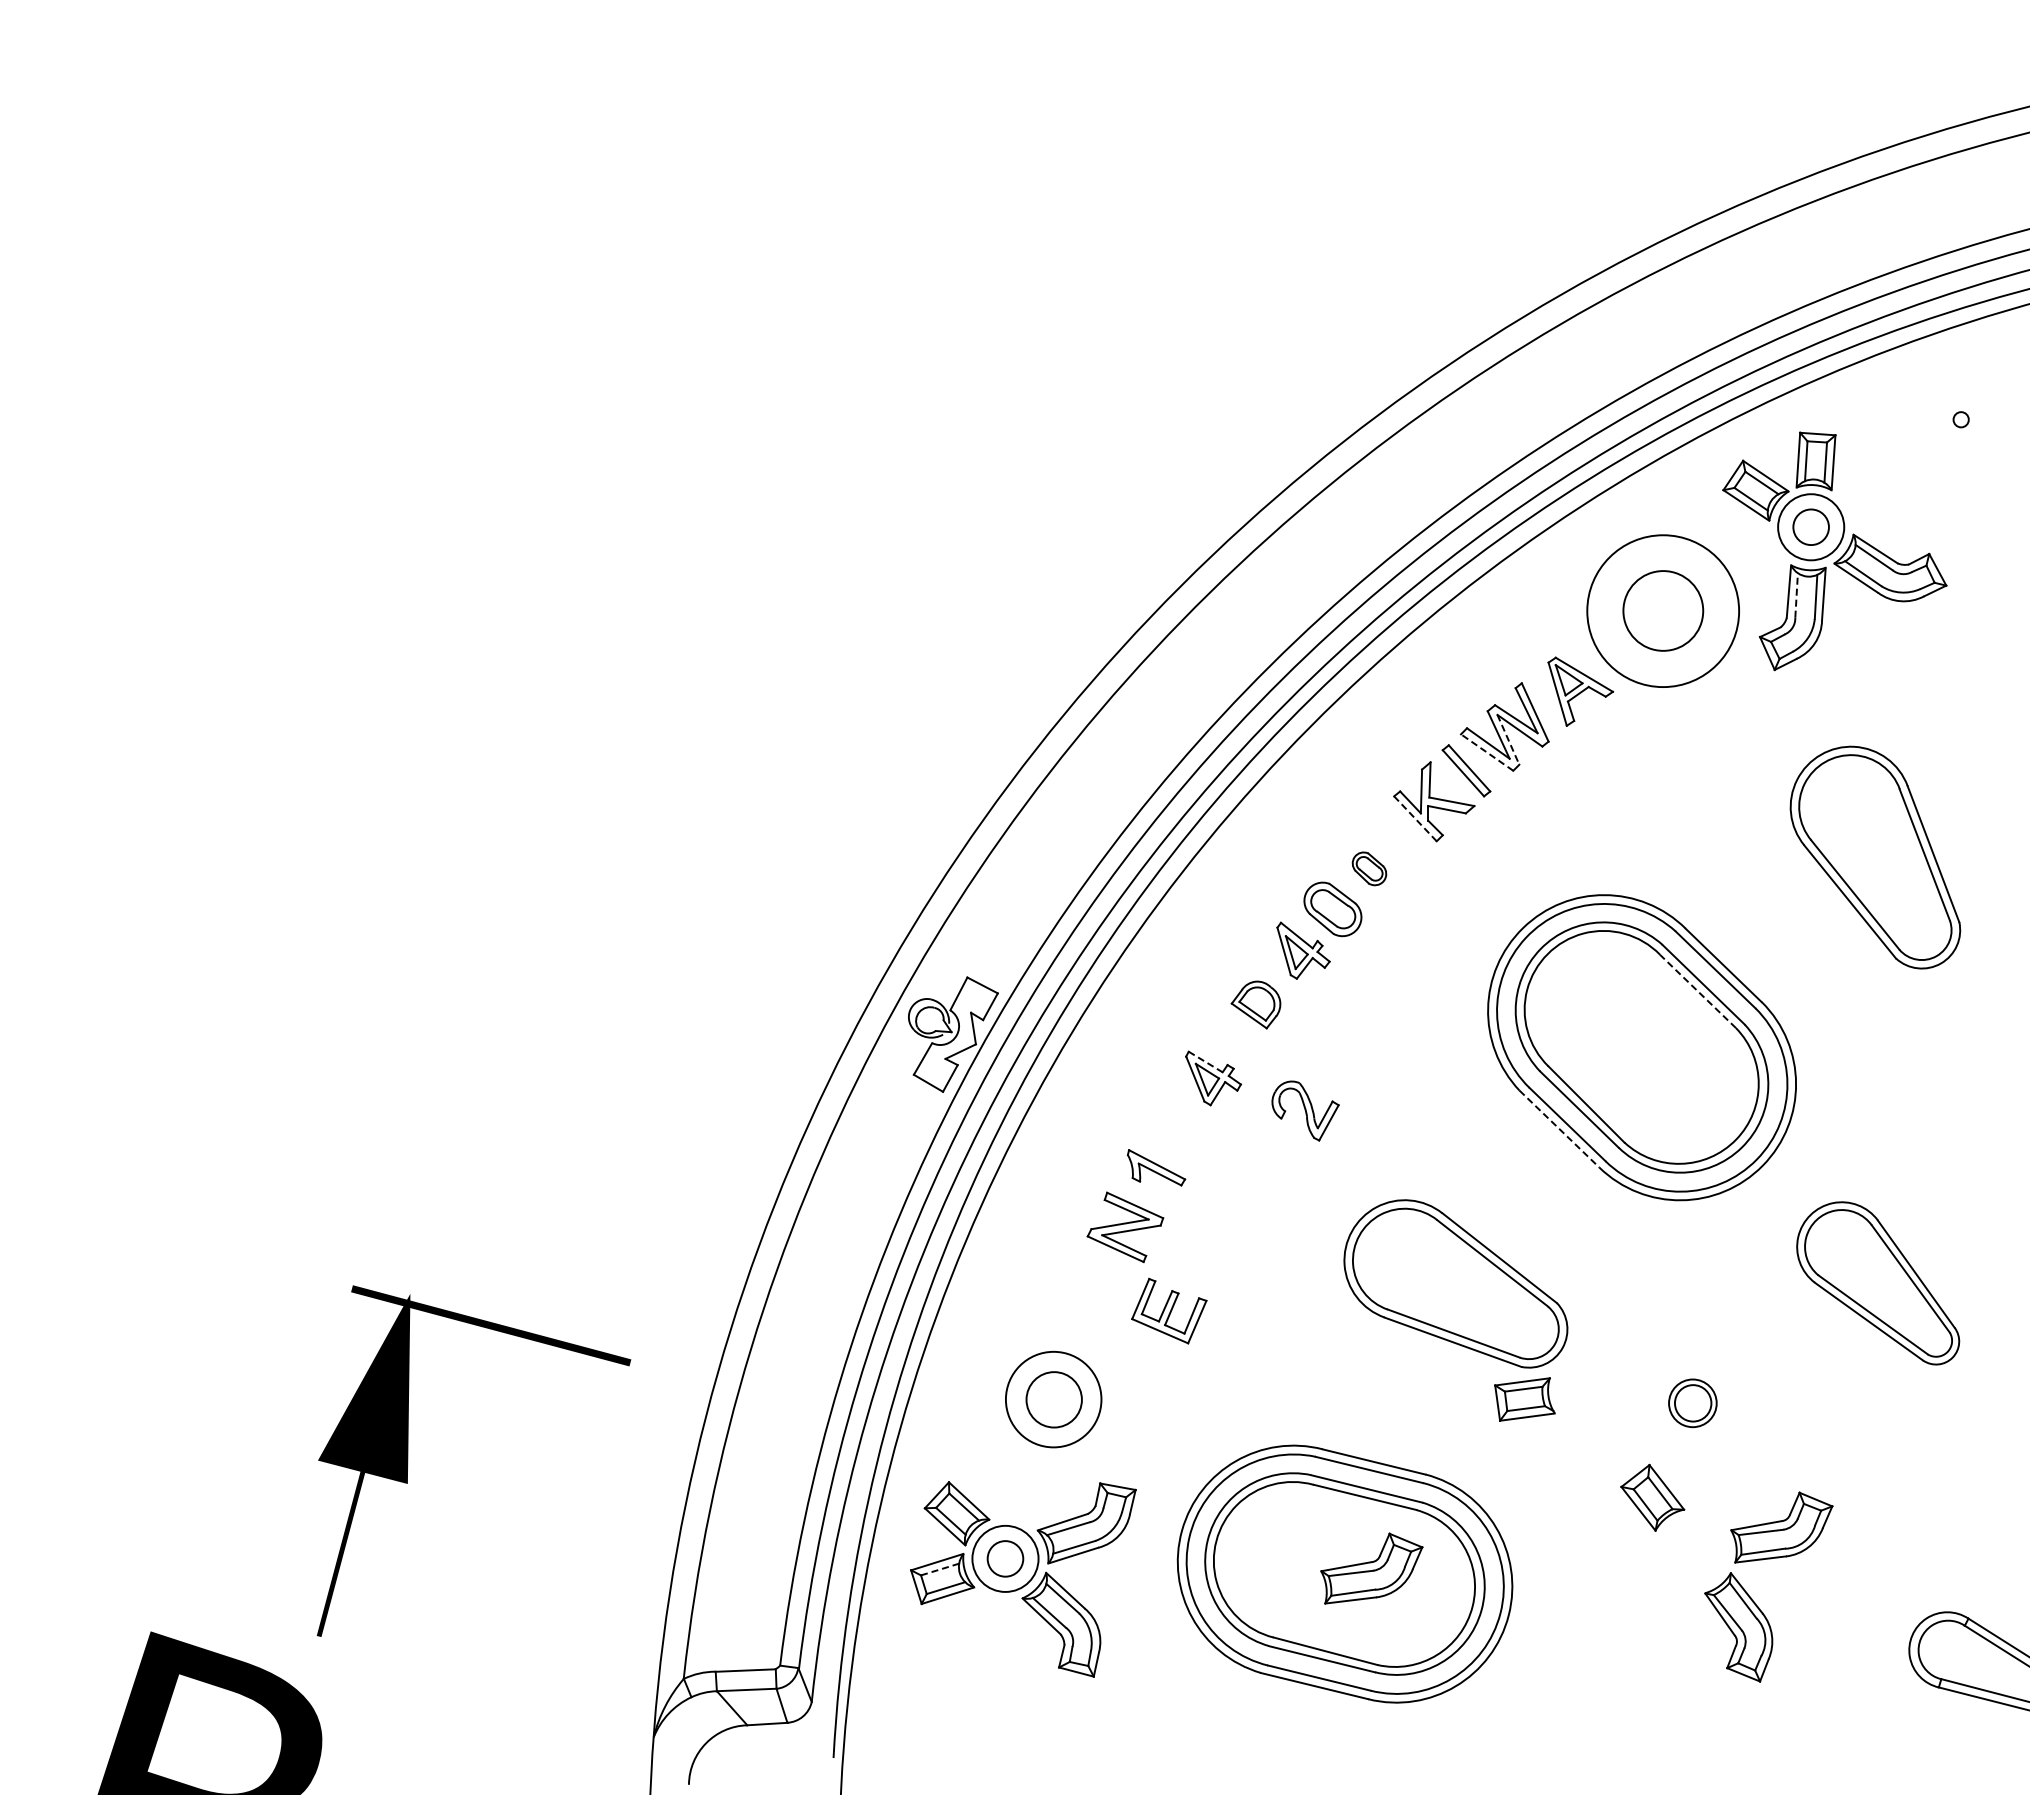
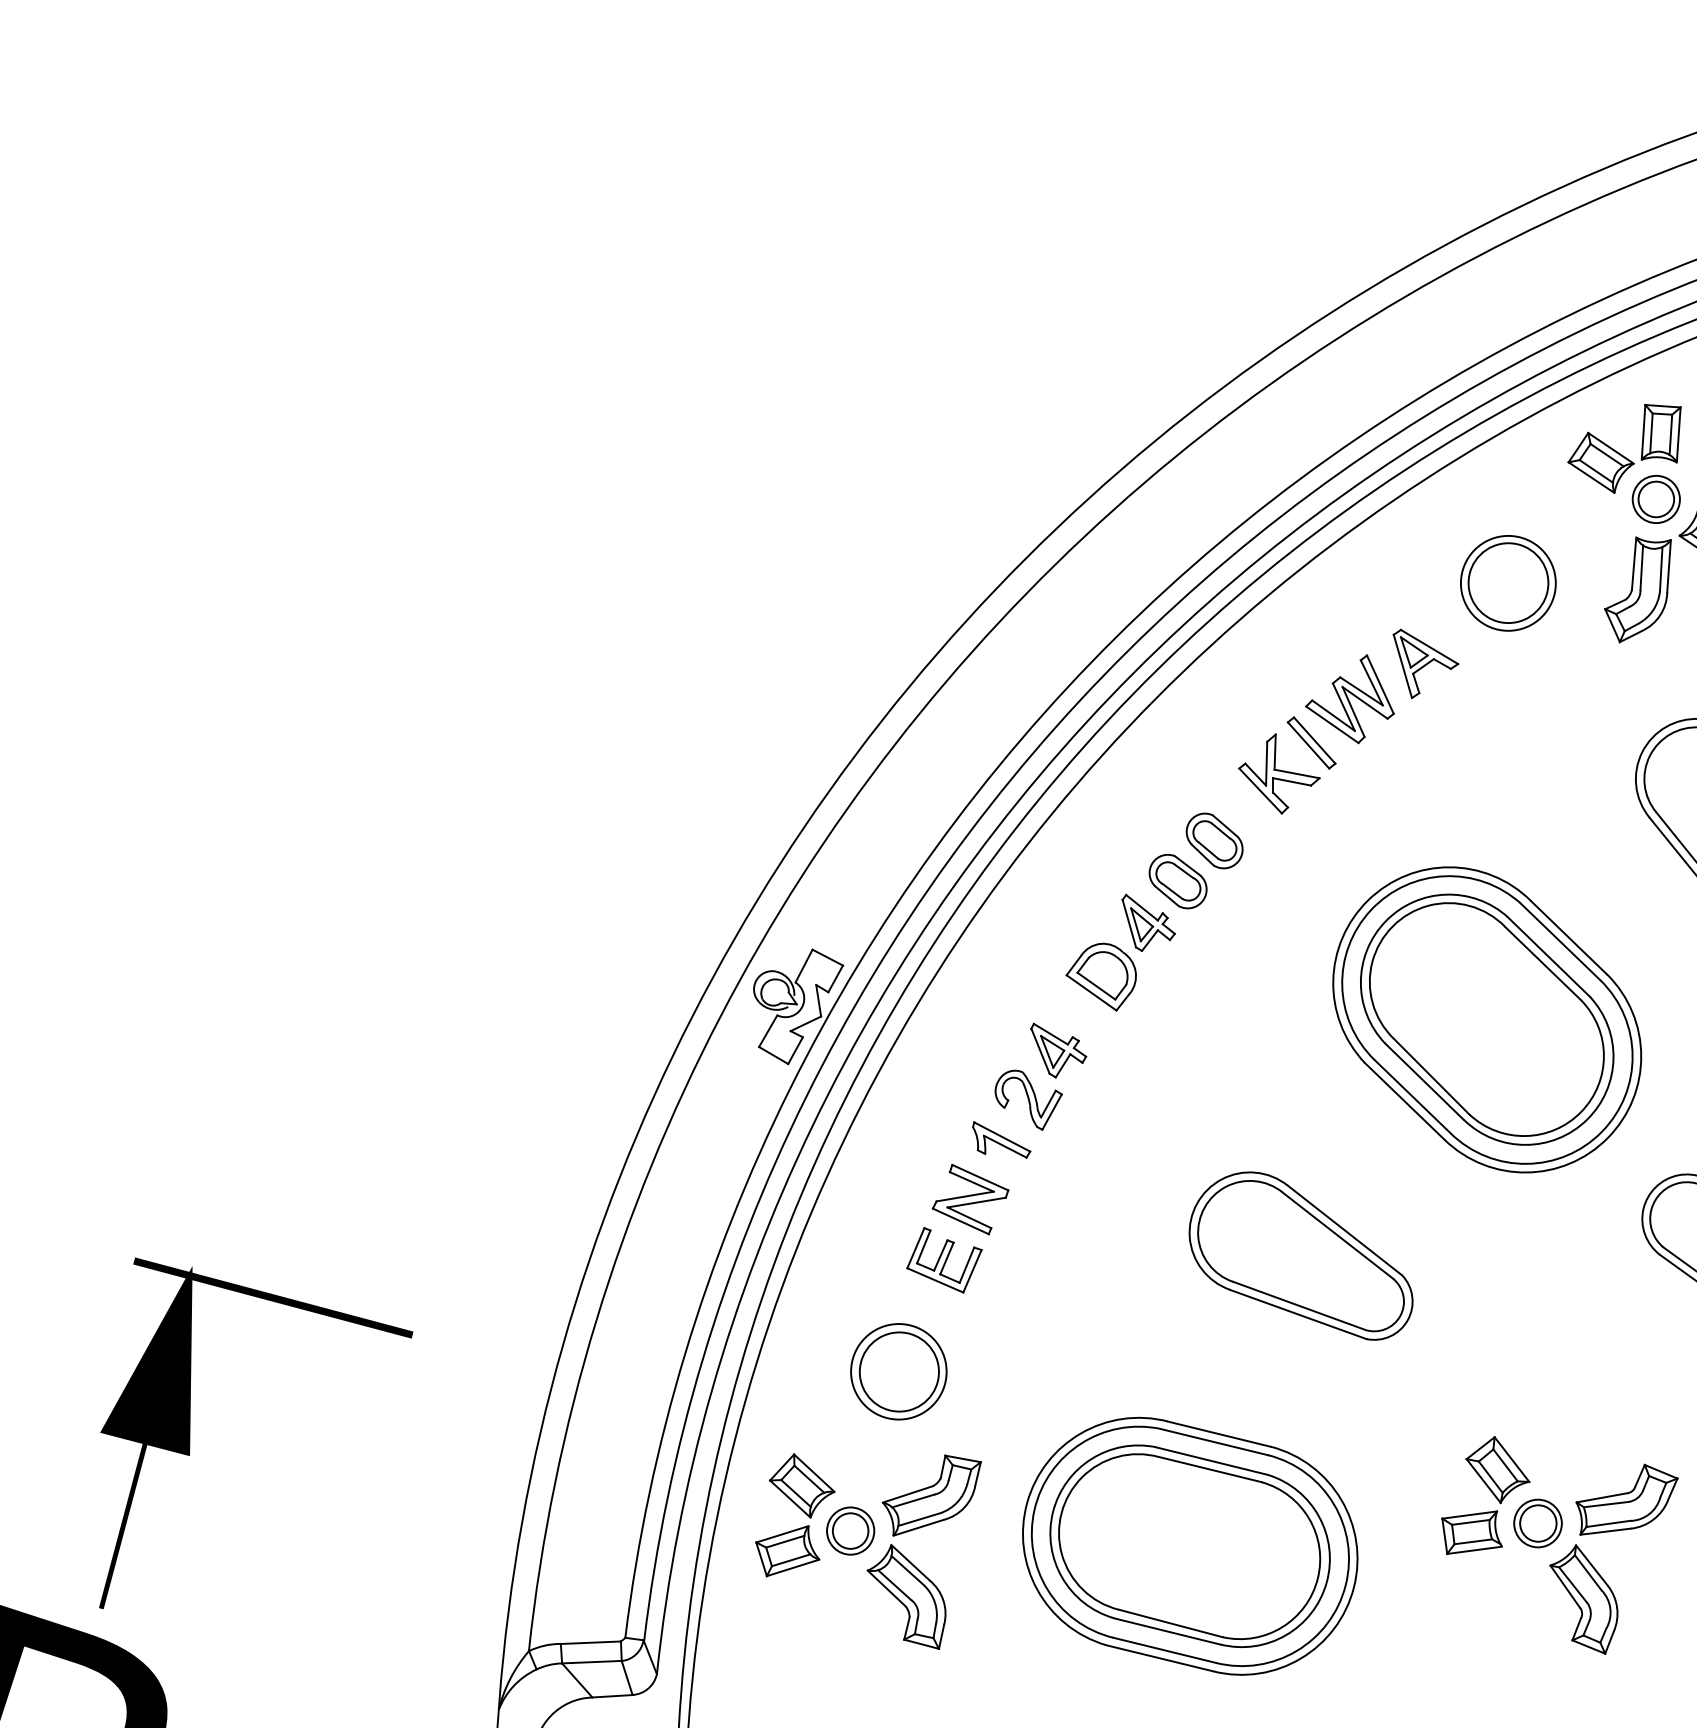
circle: (1810, 526) -> (1655, 498), size x0.71
line: (1796, 595) -> (1641, 567), dashed -> solid
circle: (1662, 610) -> (1507, 582), size x0.62
line: (1508, 740) -> (1353, 712), dashed -> solid
line: (1487, 752) -> (1332, 724), dashed -> solid
line: (1415, 818) -> (1260, 790), dashed -> solid
part: (1369, 868) -> (1214, 840), size x1.67
line: (1697, 991) -> (1542, 963), dashed -> solid
part: (1255, 1004) -> (1100, 976), size x1.43
line: (1205, 1062) -> (1050, 1034), dashed -> solid
part: (1305, 1110) -> (1028, 1099), moved
line: (1559, 1129) -> (1404, 1101), dashed -> solid
part: (1169, 1310) -> (944, 1259), moved
circle: (1053, 1399) -> (898, 1371), size x1.43
part: (1524, 1399) -> (1471, 1532), moved
part: (1692, 1403) -> (1537, 1523), moved
part: (408, 1460) -> (190, 1432), moved
circle: (1005, 1558) -> (850, 1530), size x0.71
part: (1371, 1568) -> (1216, 1540), removed
line: (940, 1569) -> (785, 1541), dashed -> solid

